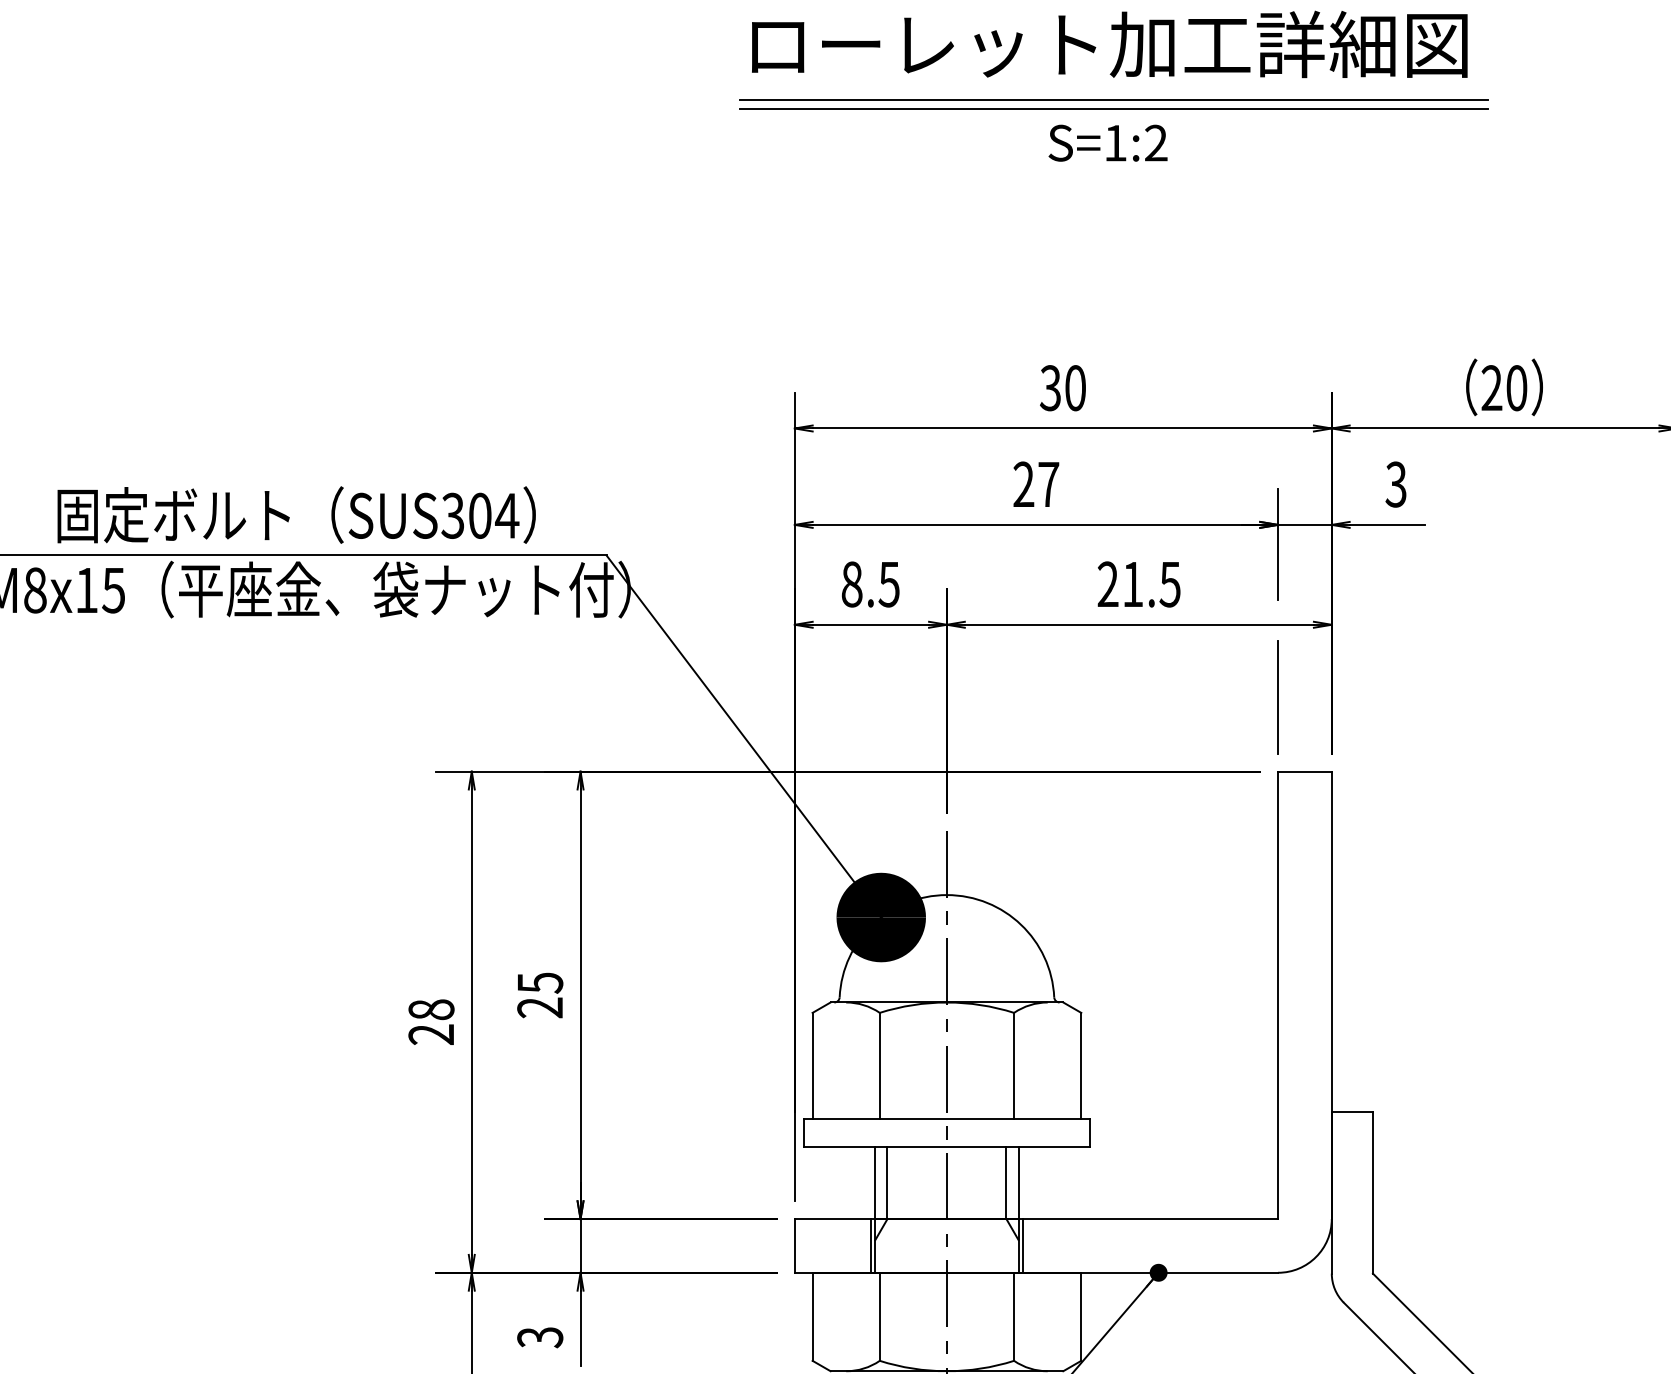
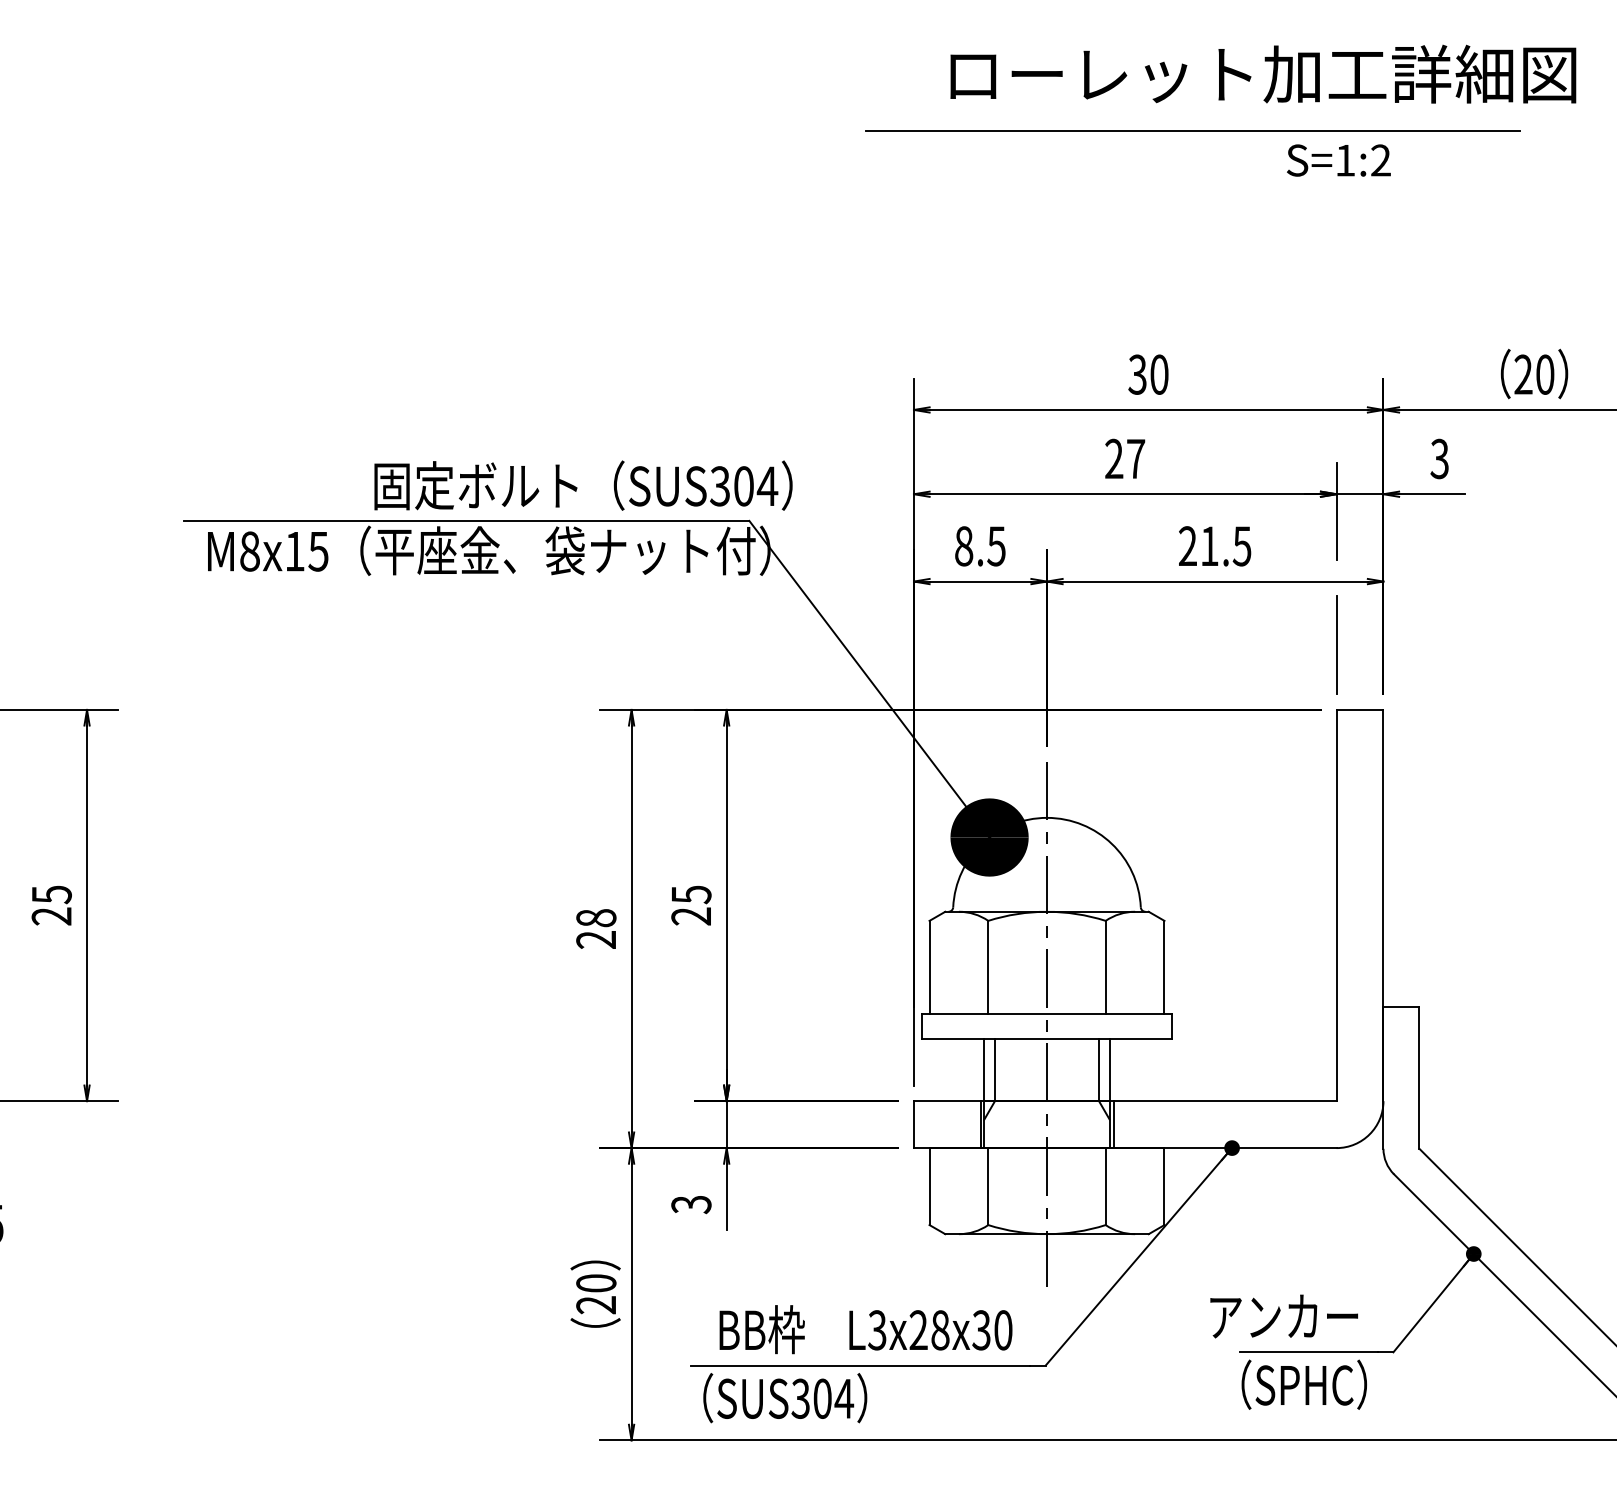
text: (1109, 43) -> (1263, 73), moved
line: (1113, 99) -> (1192, 122), removed
text: (1107, 143) -> (1338, 160), moved
text: (296, 514) -> (583, 485), moved

